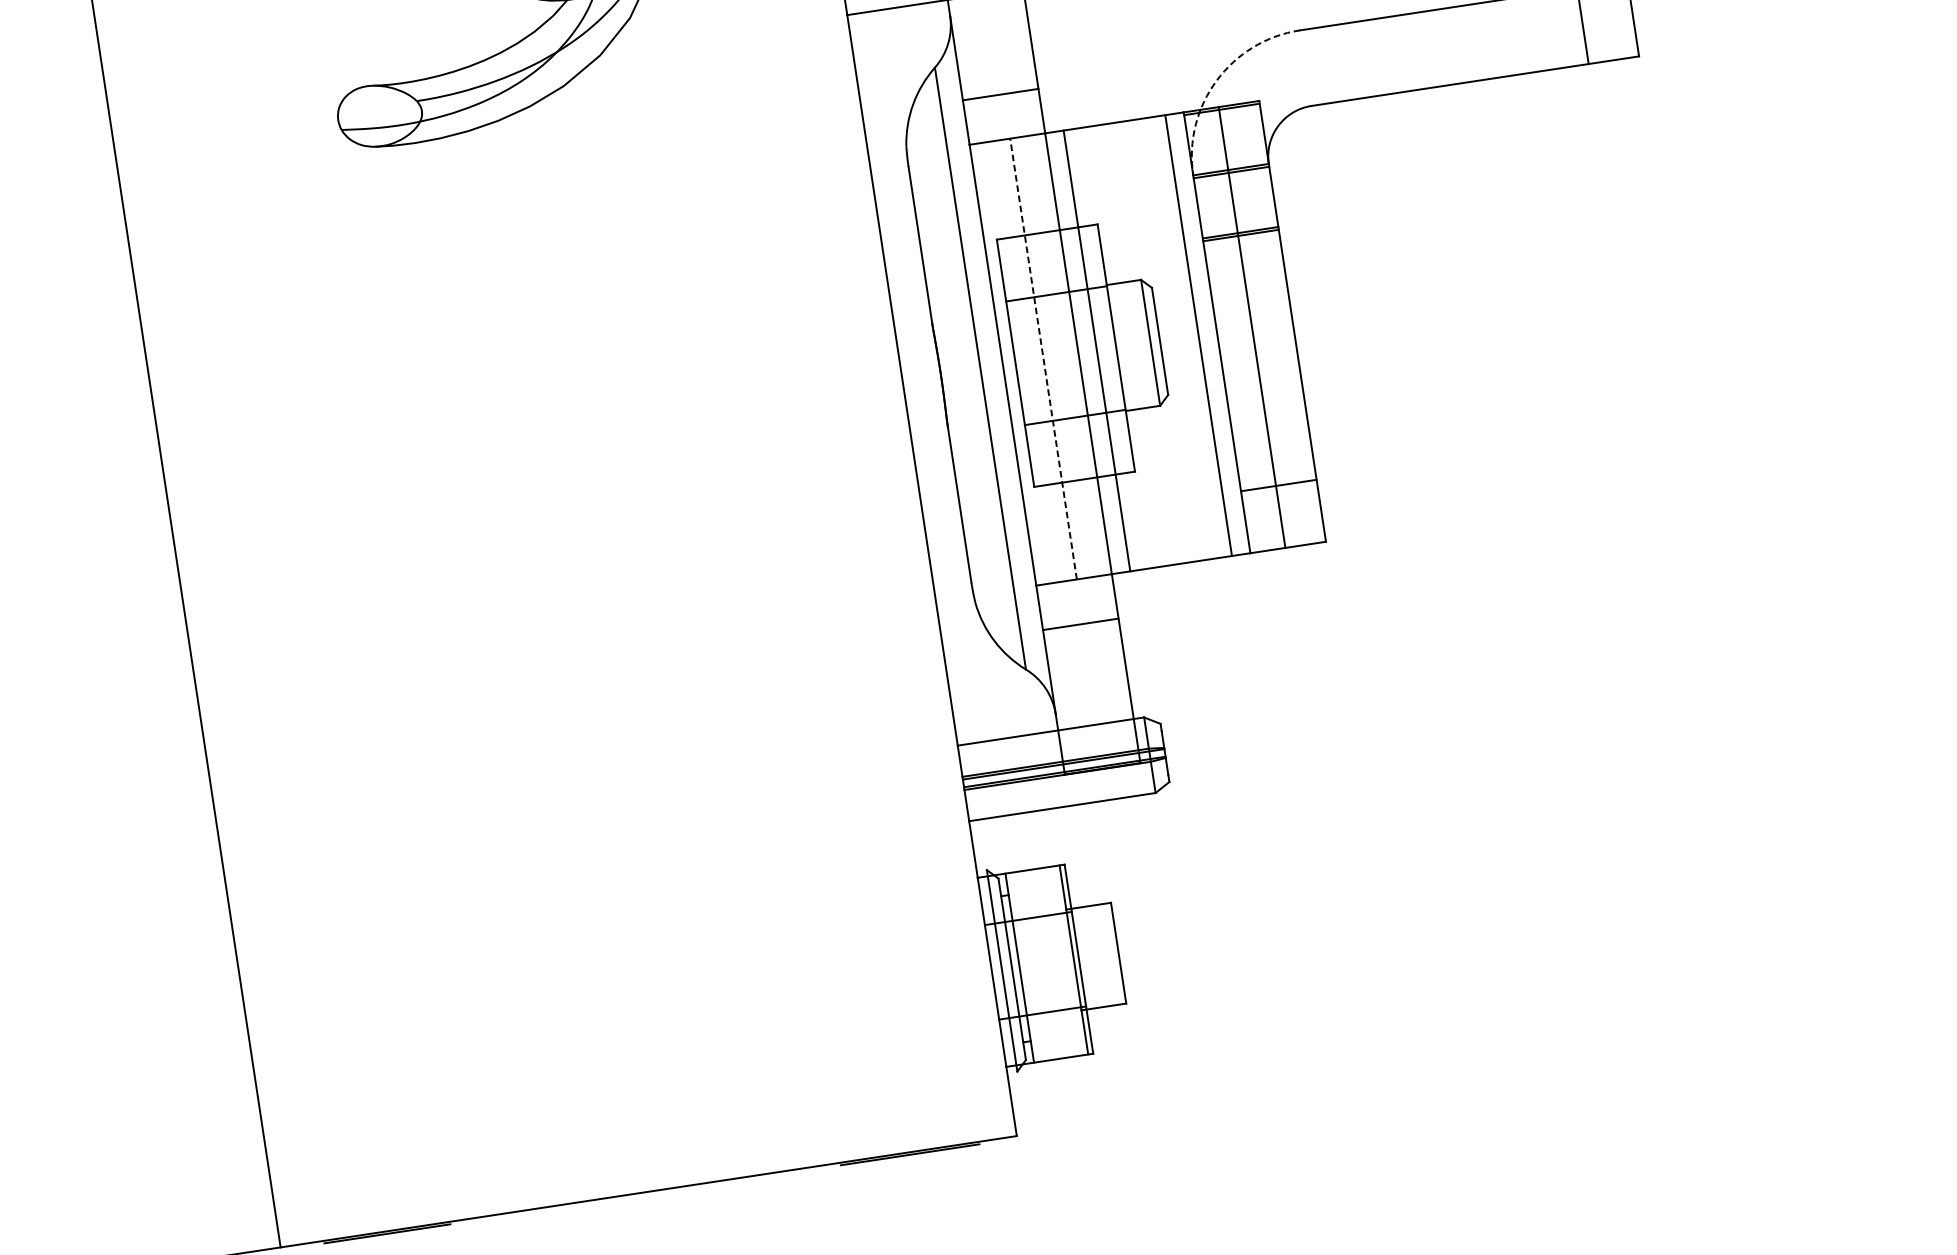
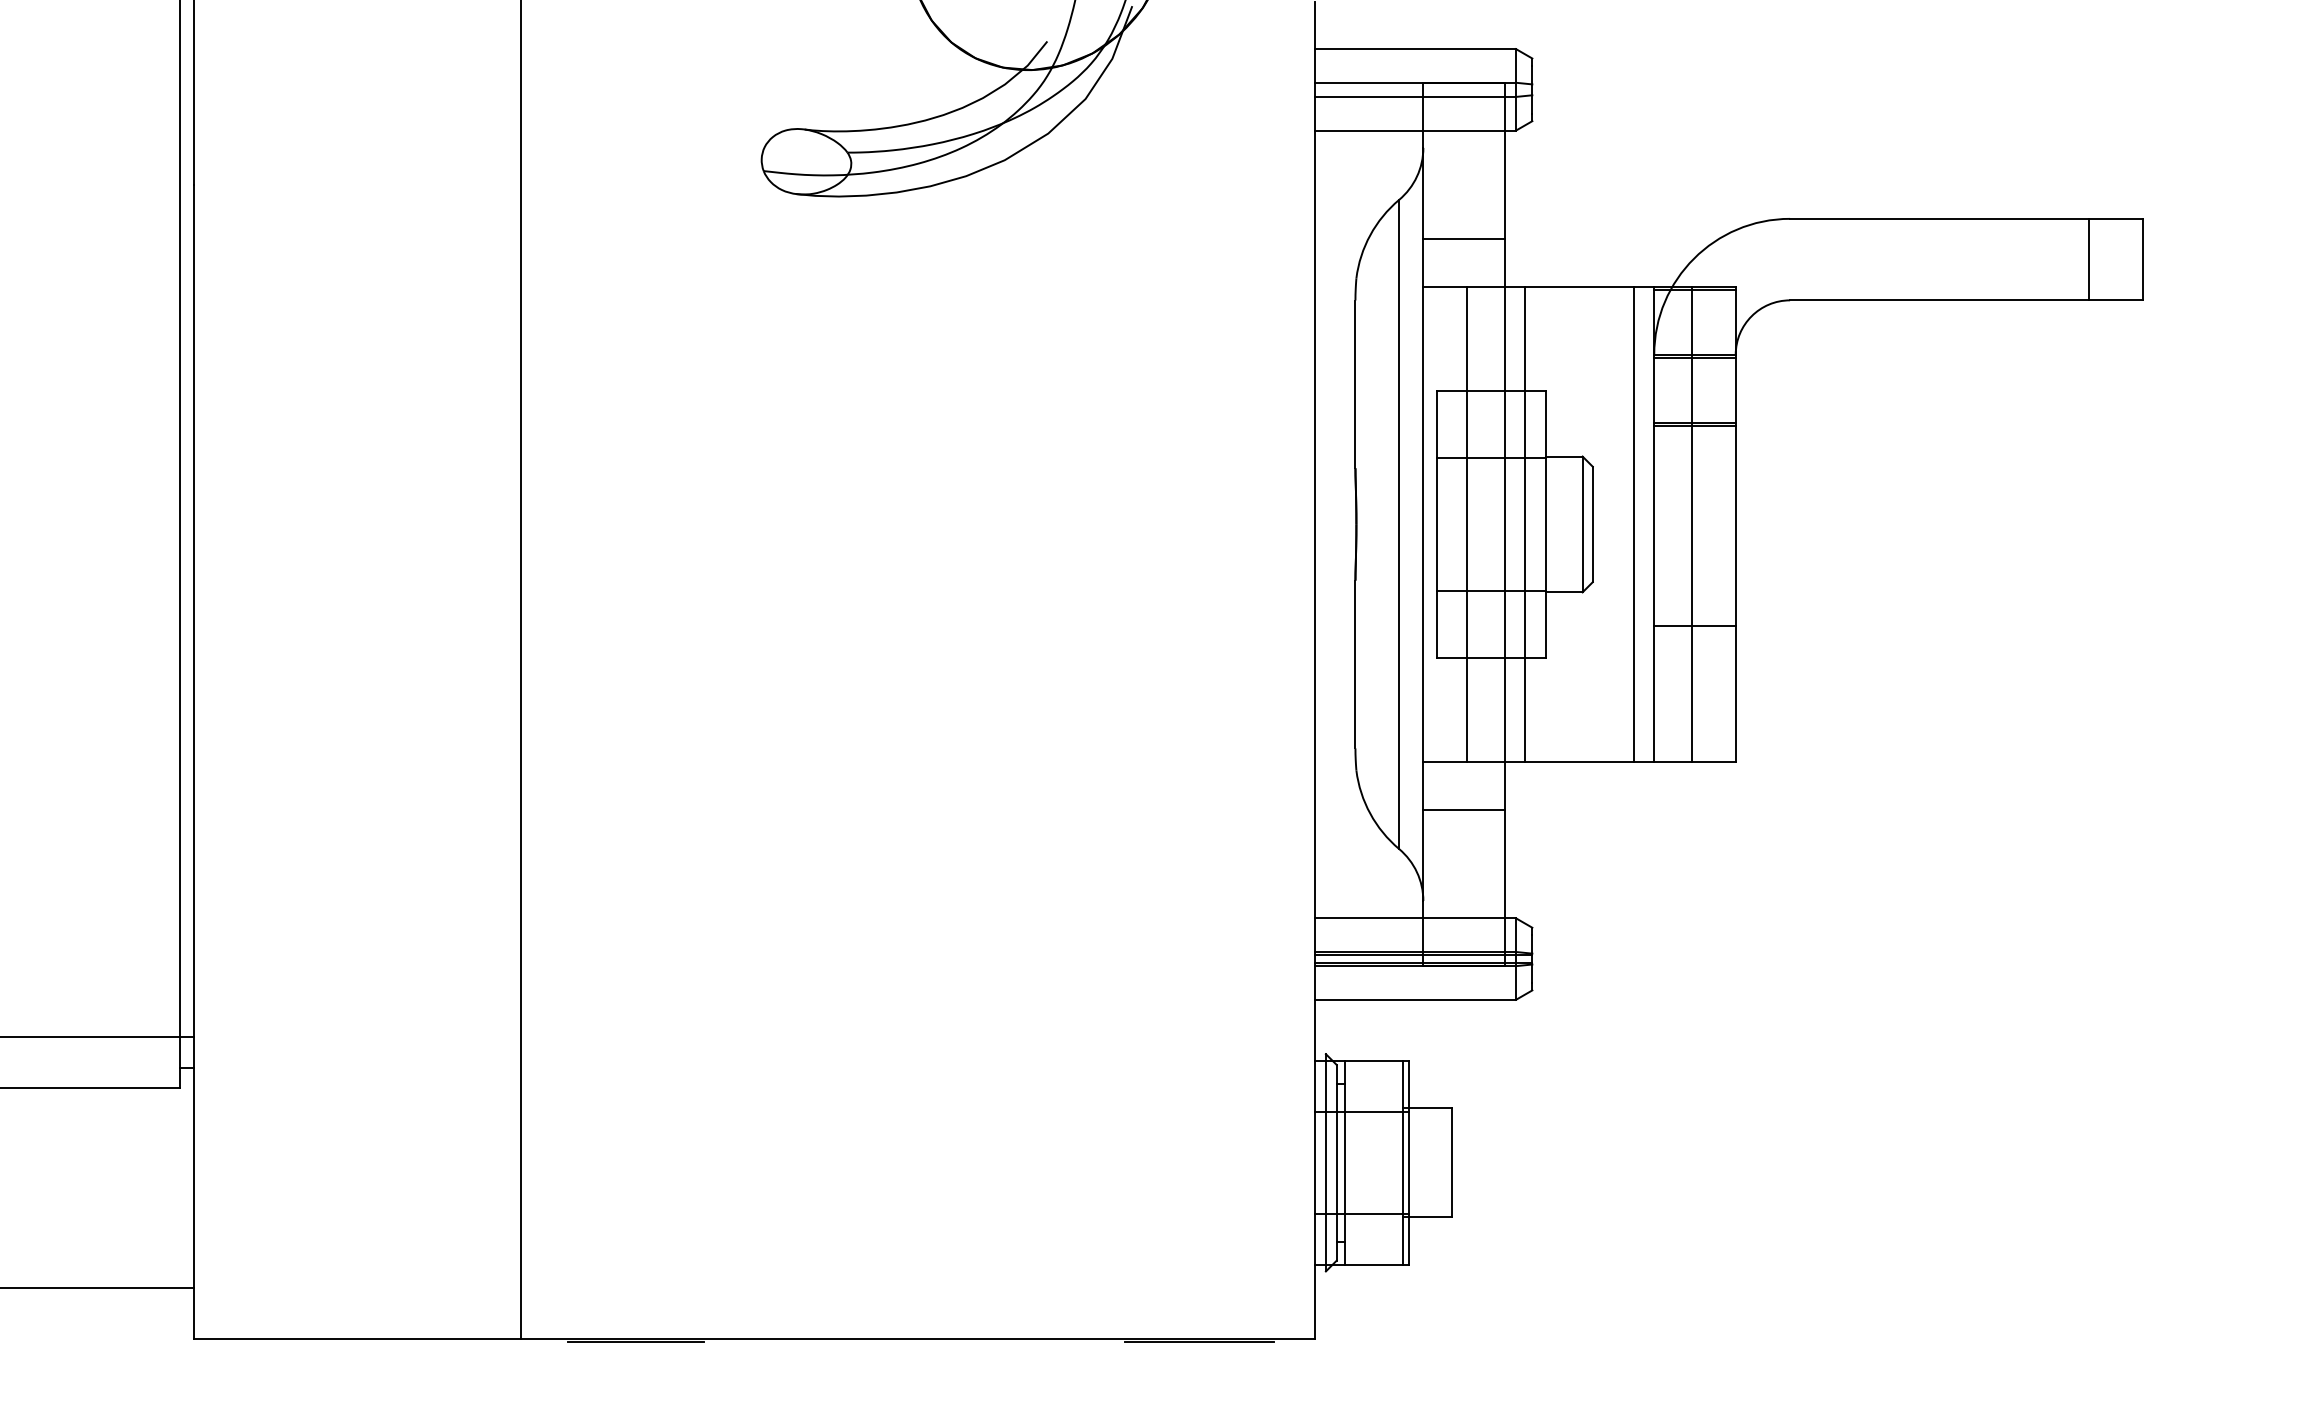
arc: (1217, 80) -> (1694, 258), dashed -> solid
line: (1043, 359) -> (1467, 524), dashed -> solid
line: (1278, 485) -> (1694, 626), moved

